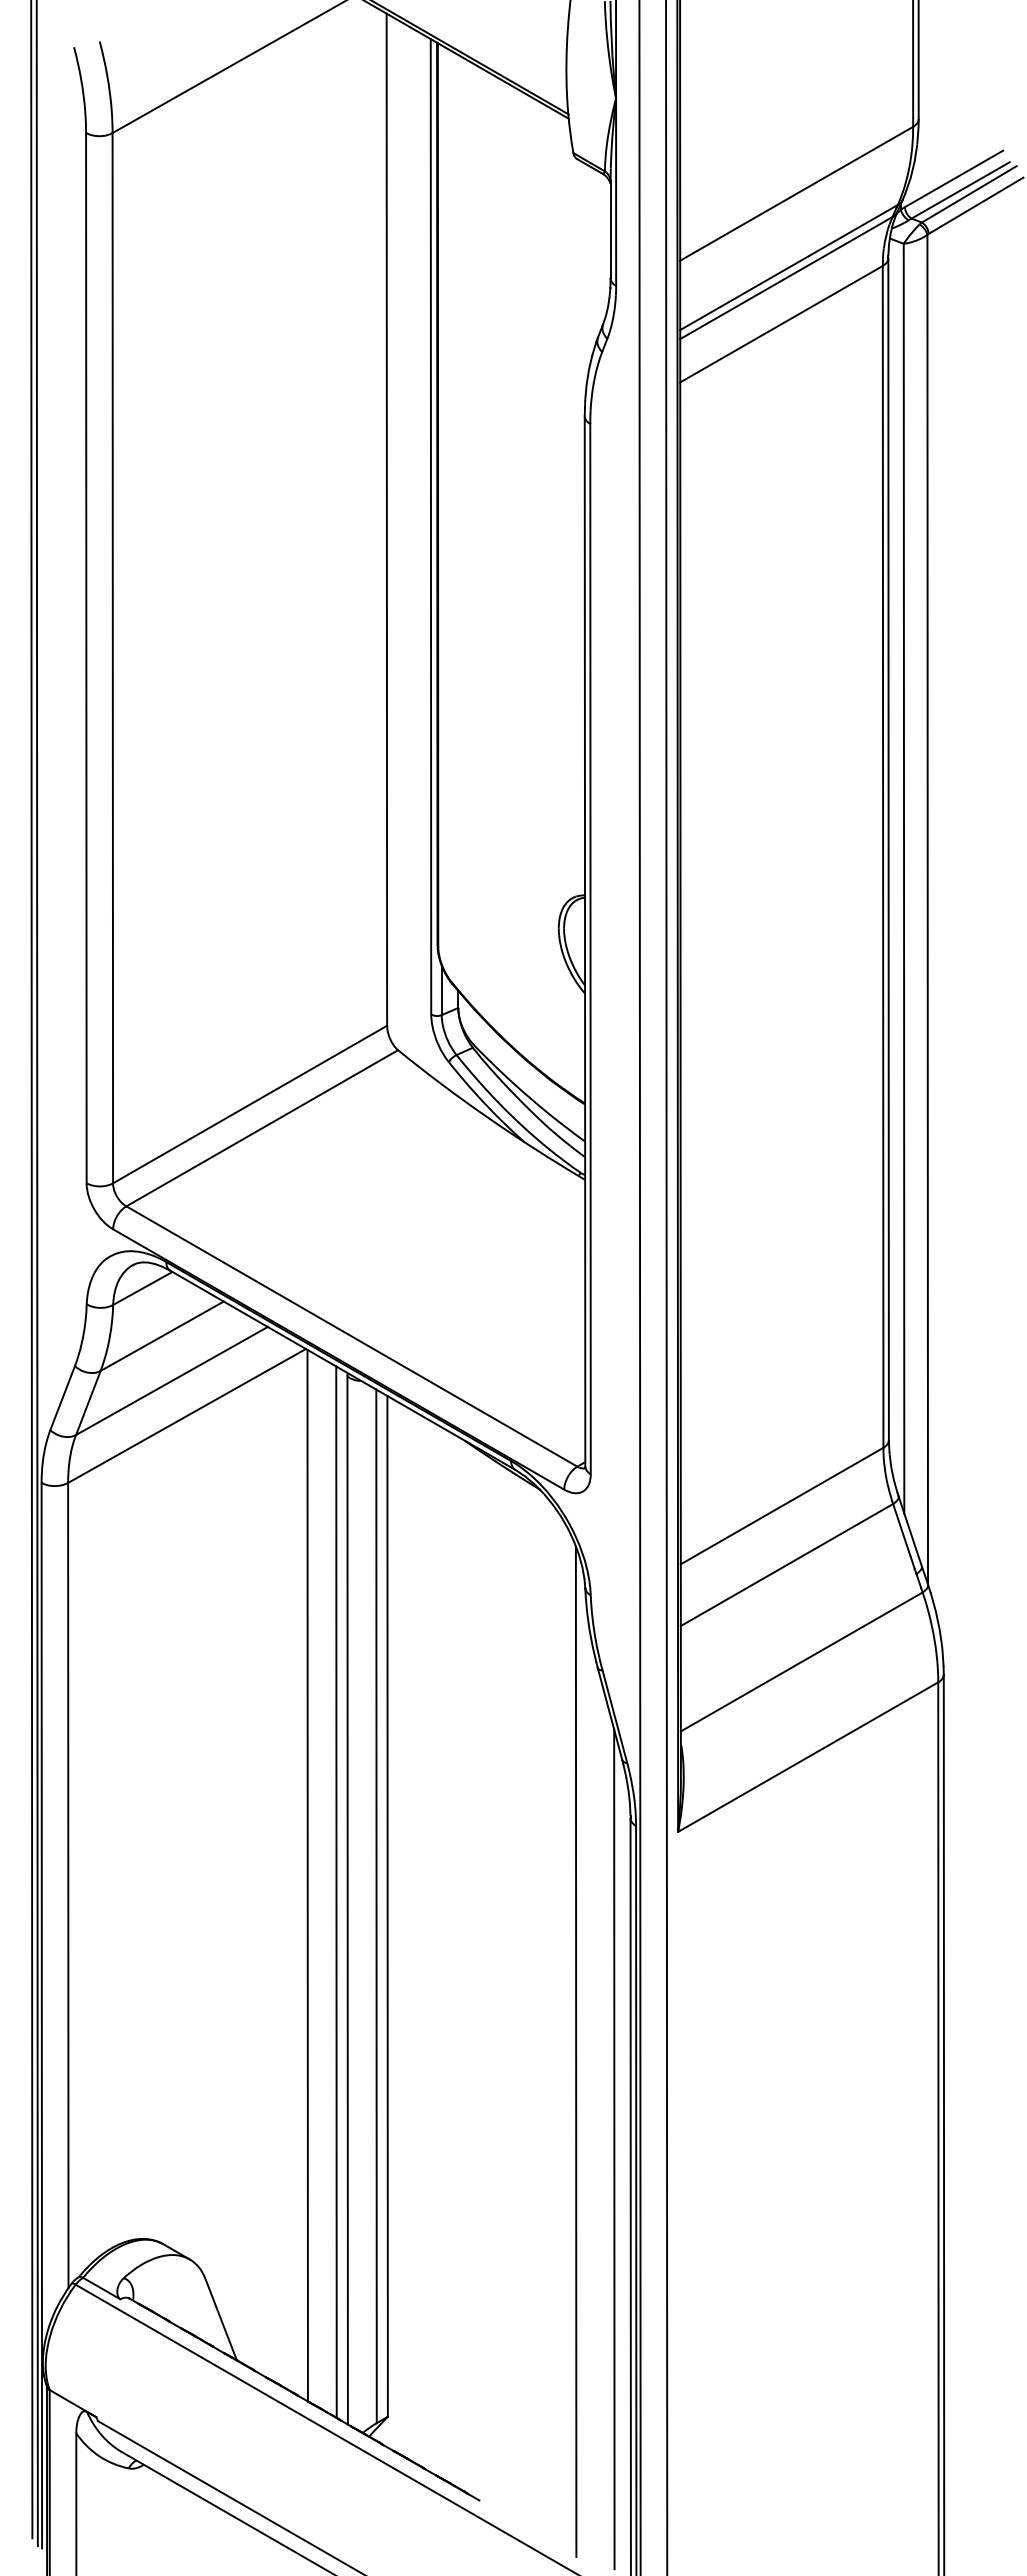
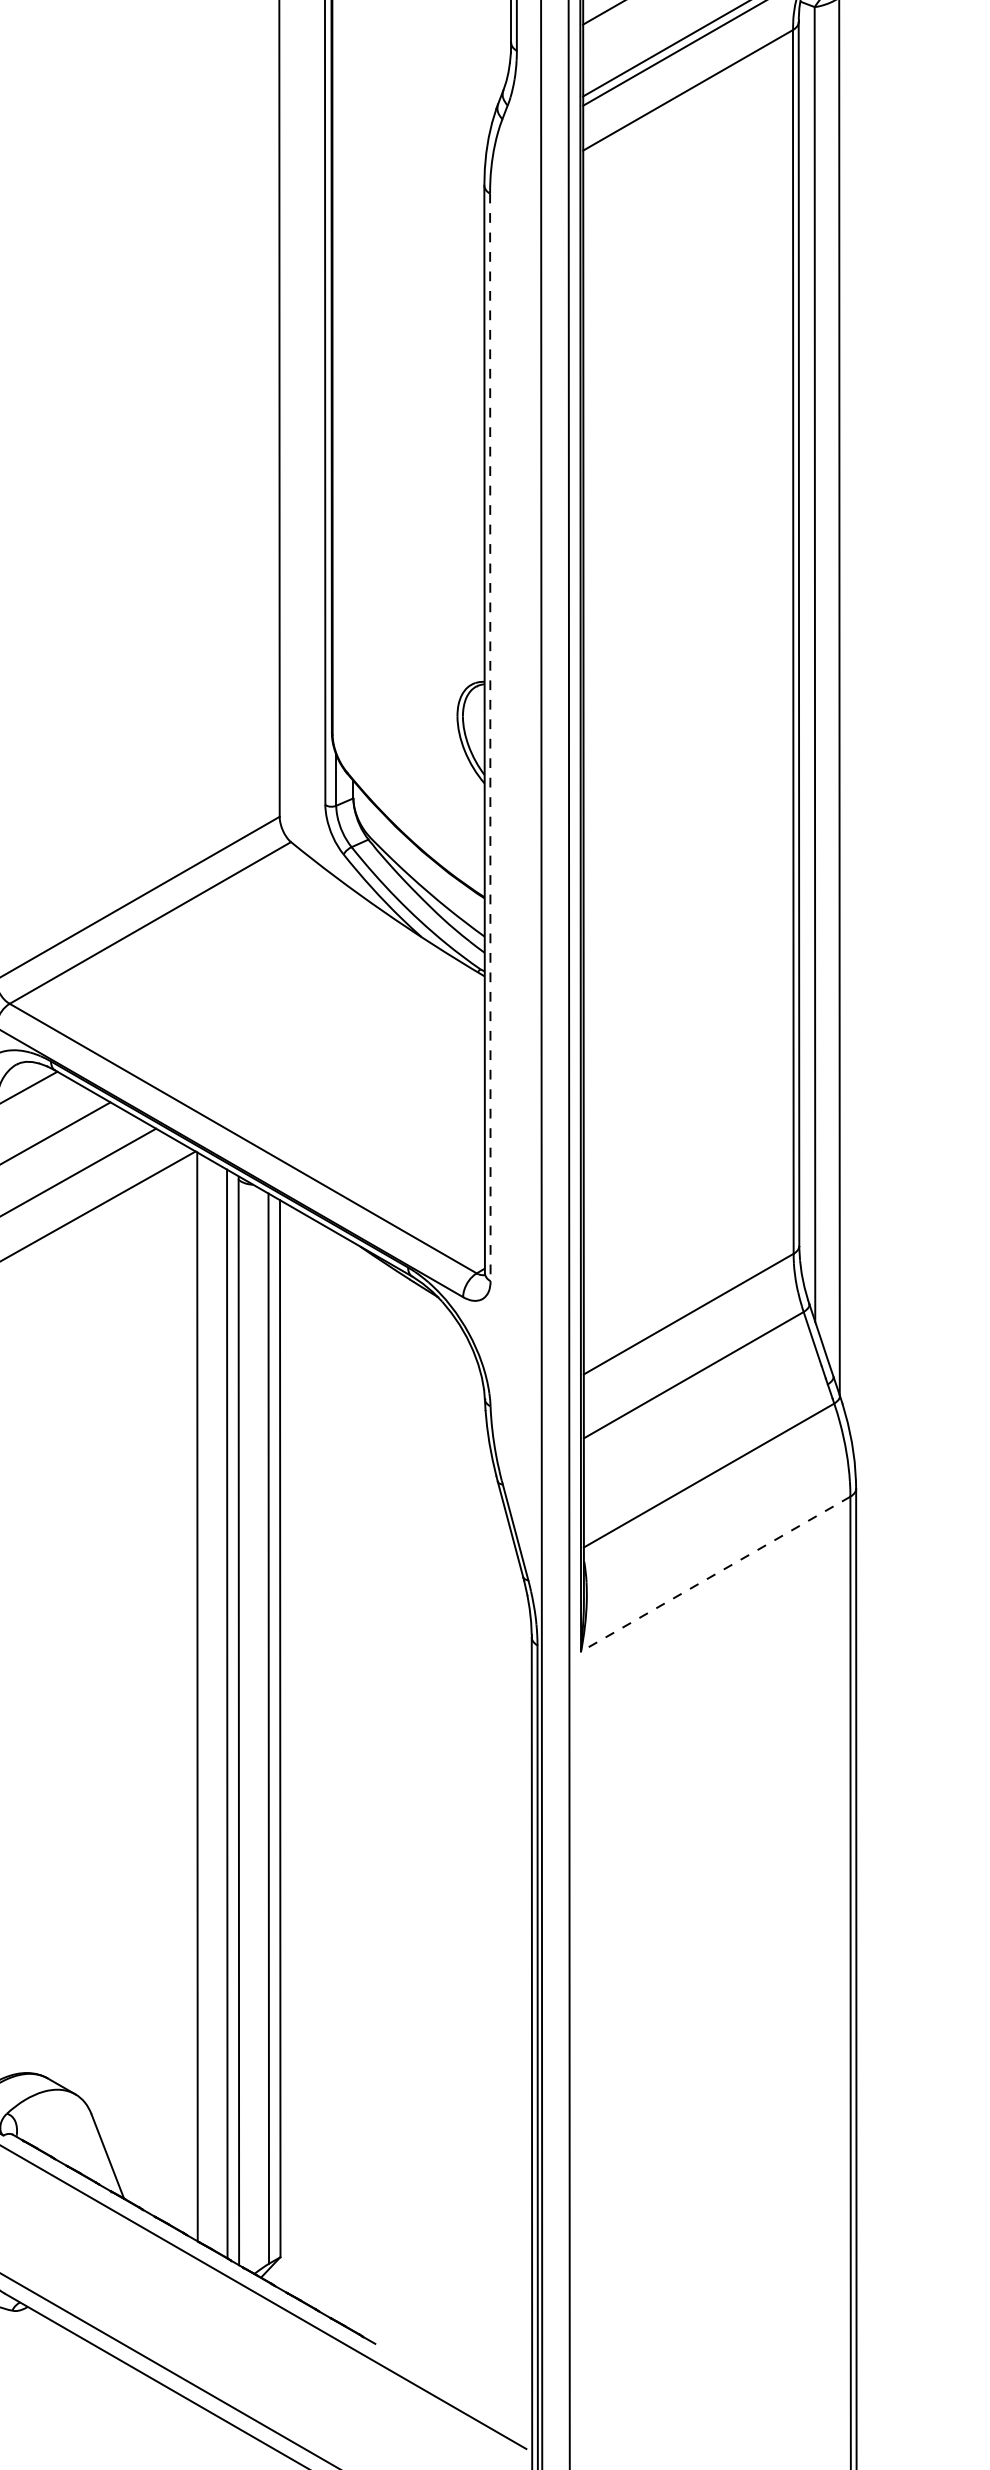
line: (590, 949) -> (490, 737), solid -> dashed
line: (807, 1757) -> (715, 1574), solid -> dashed
line: (575, 2051) -> (474, 1878), removed
line: (614, 2149) -> (515, 1980), removed

